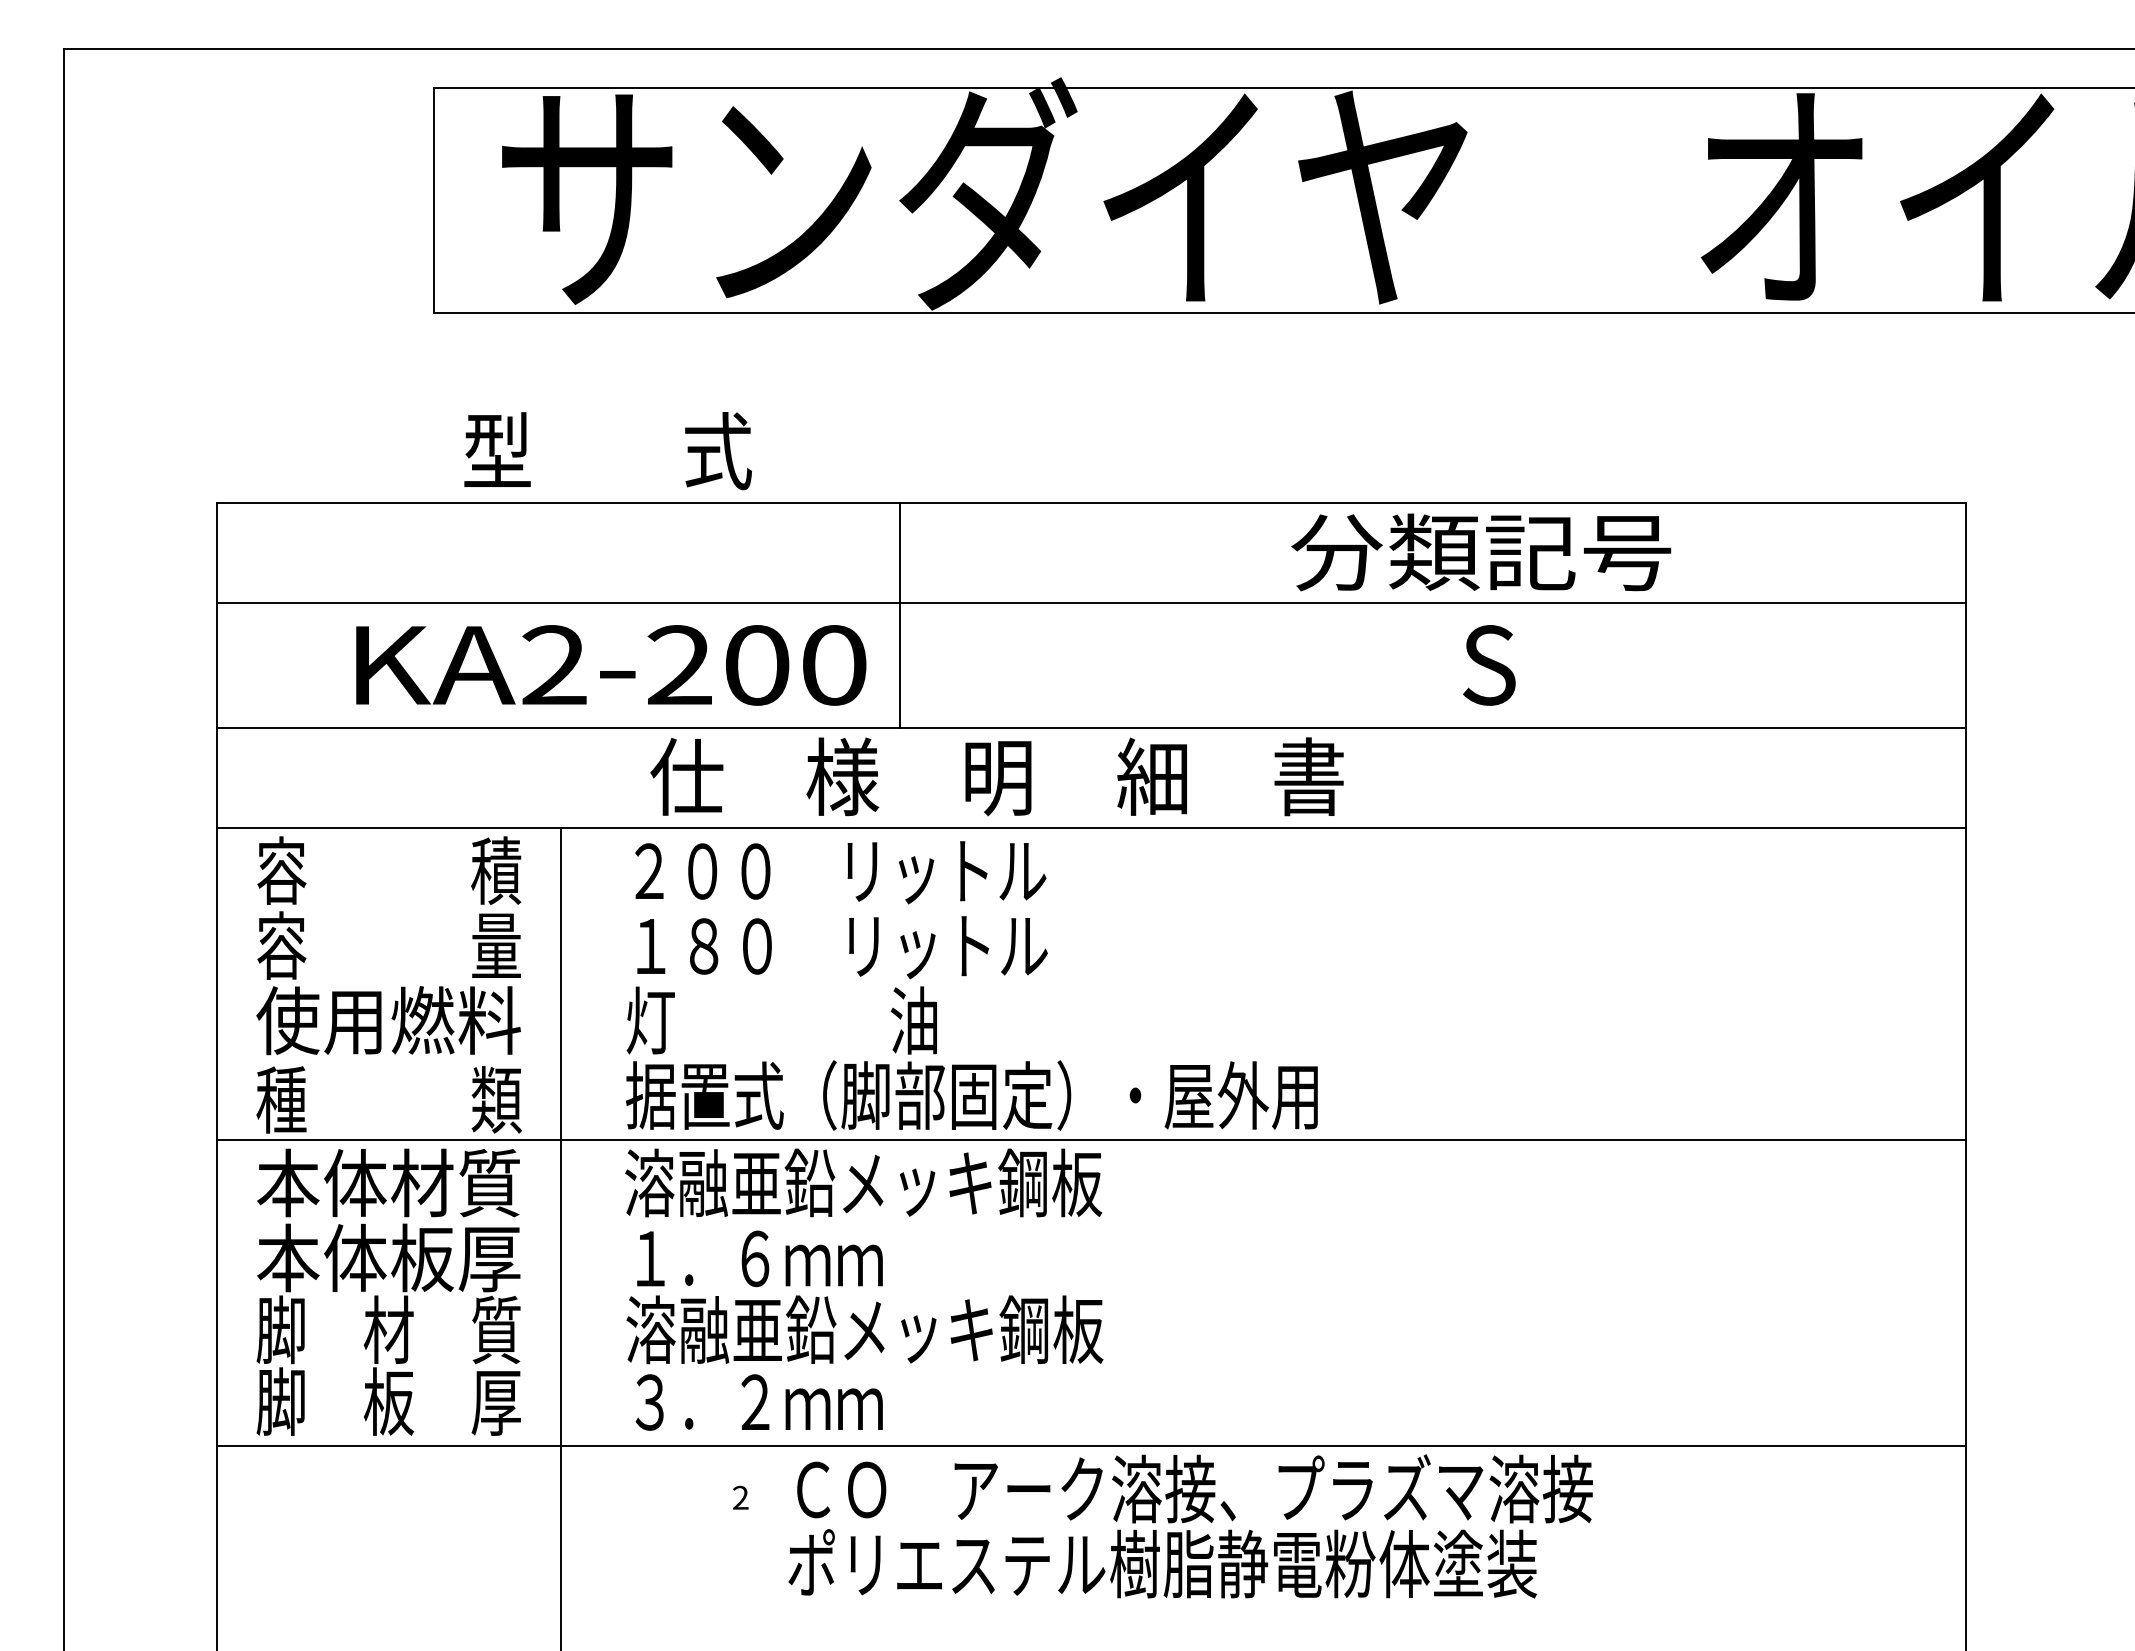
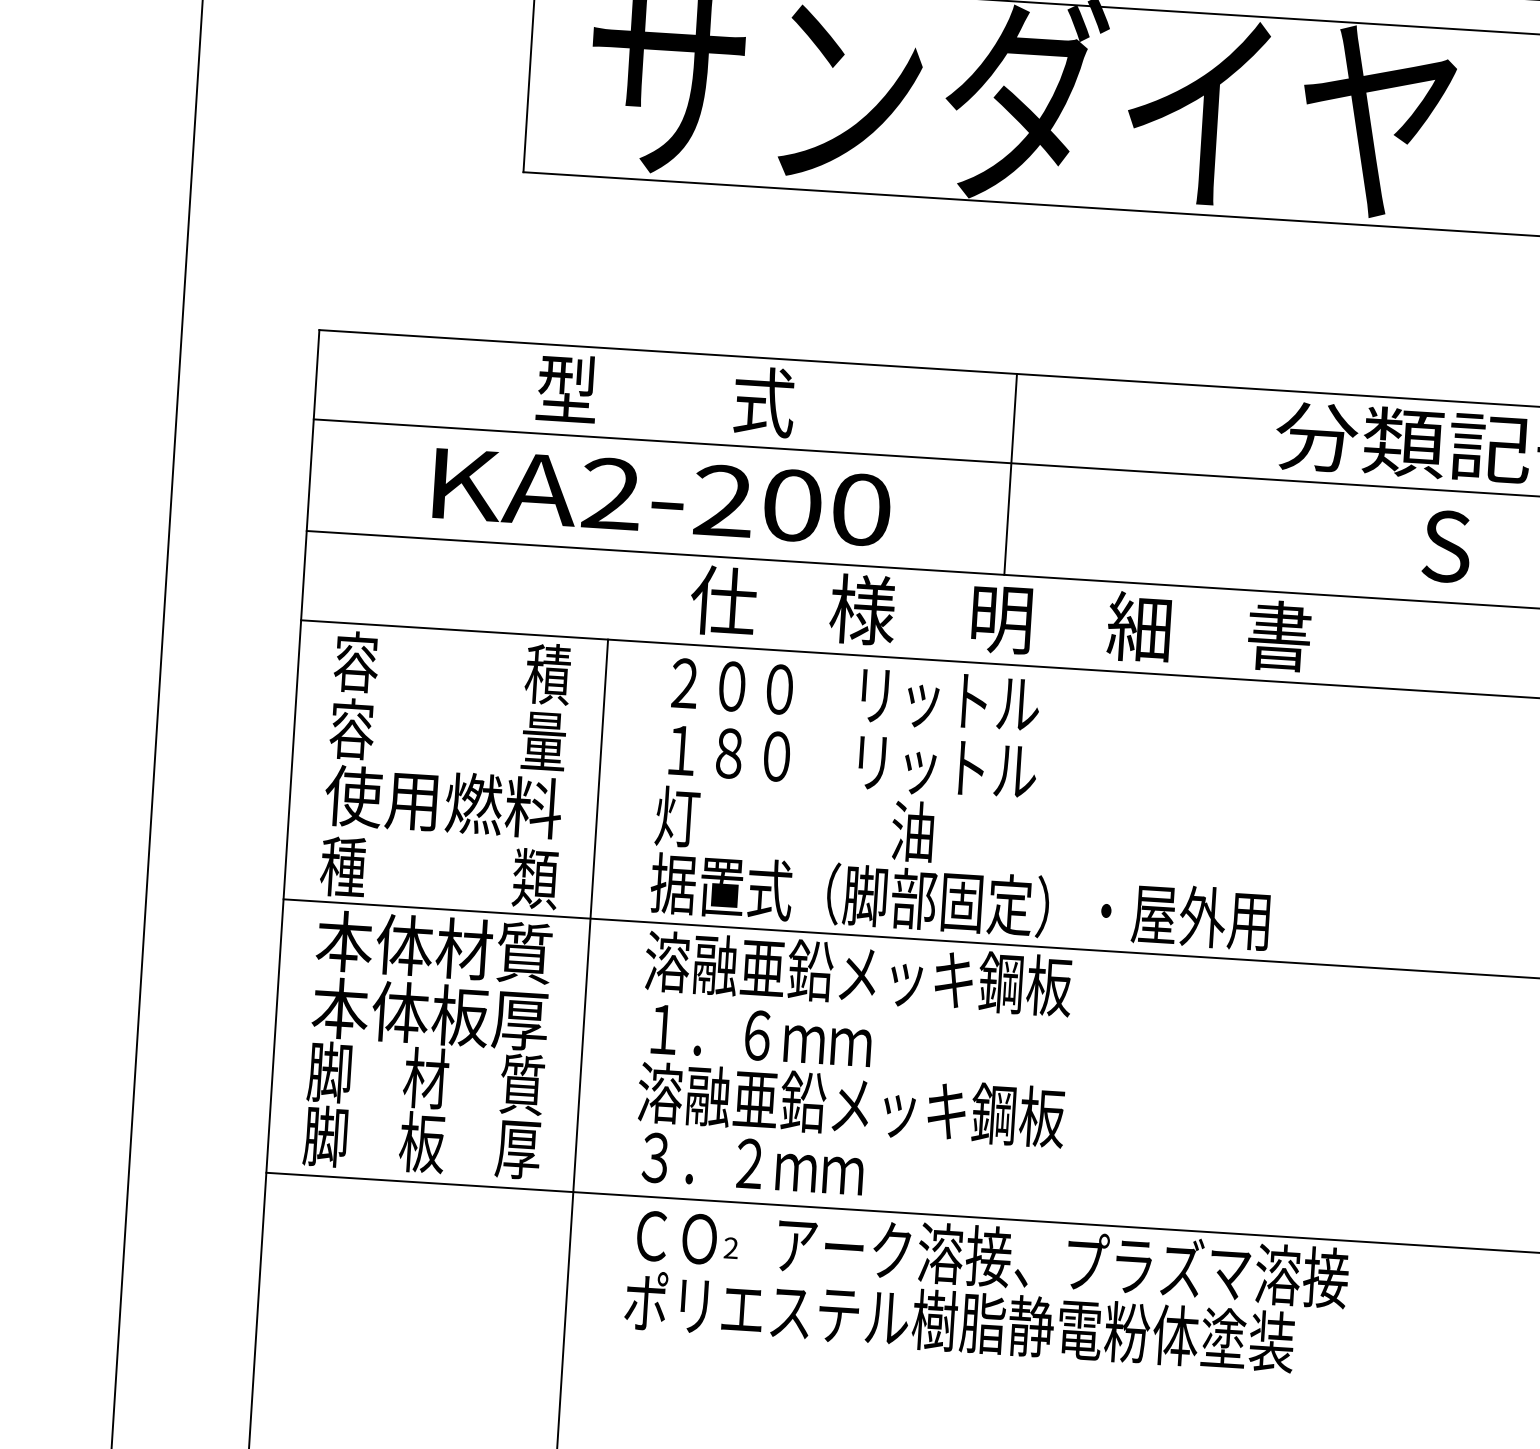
text: (607, 451) -> (665, 396), moved
line: (900, 615) -> (1010, 474), moved
text: (1190, 1526) -> (986, 1289), moved

